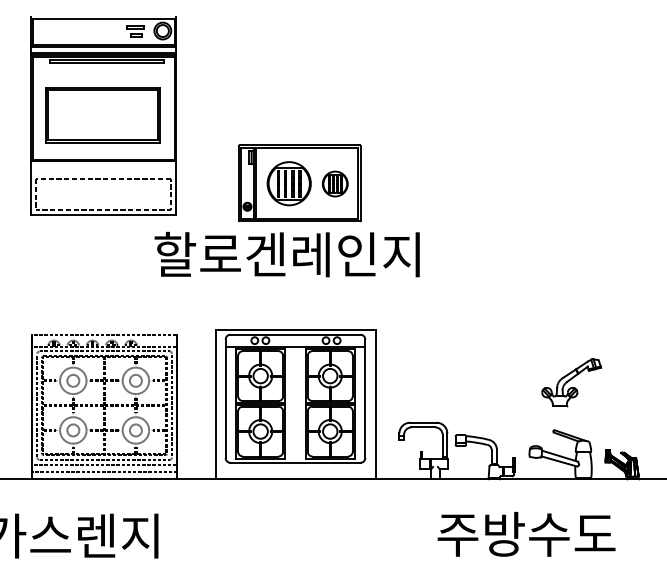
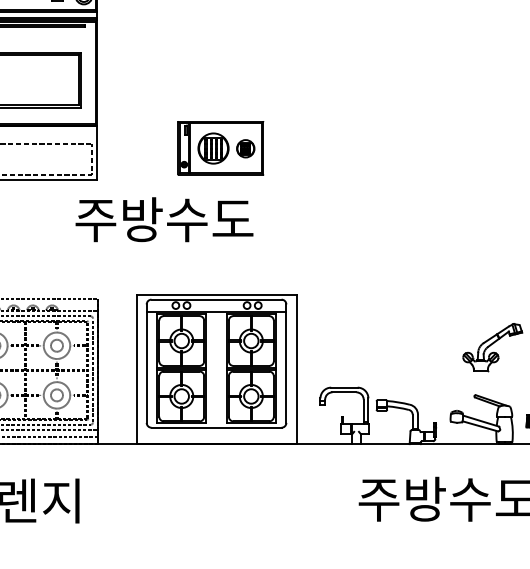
part: (299, 183) -> (220, 148), size x0.7
text: (286, 254) -> (207, 219), 할로겐레인지 -> 주방수도

